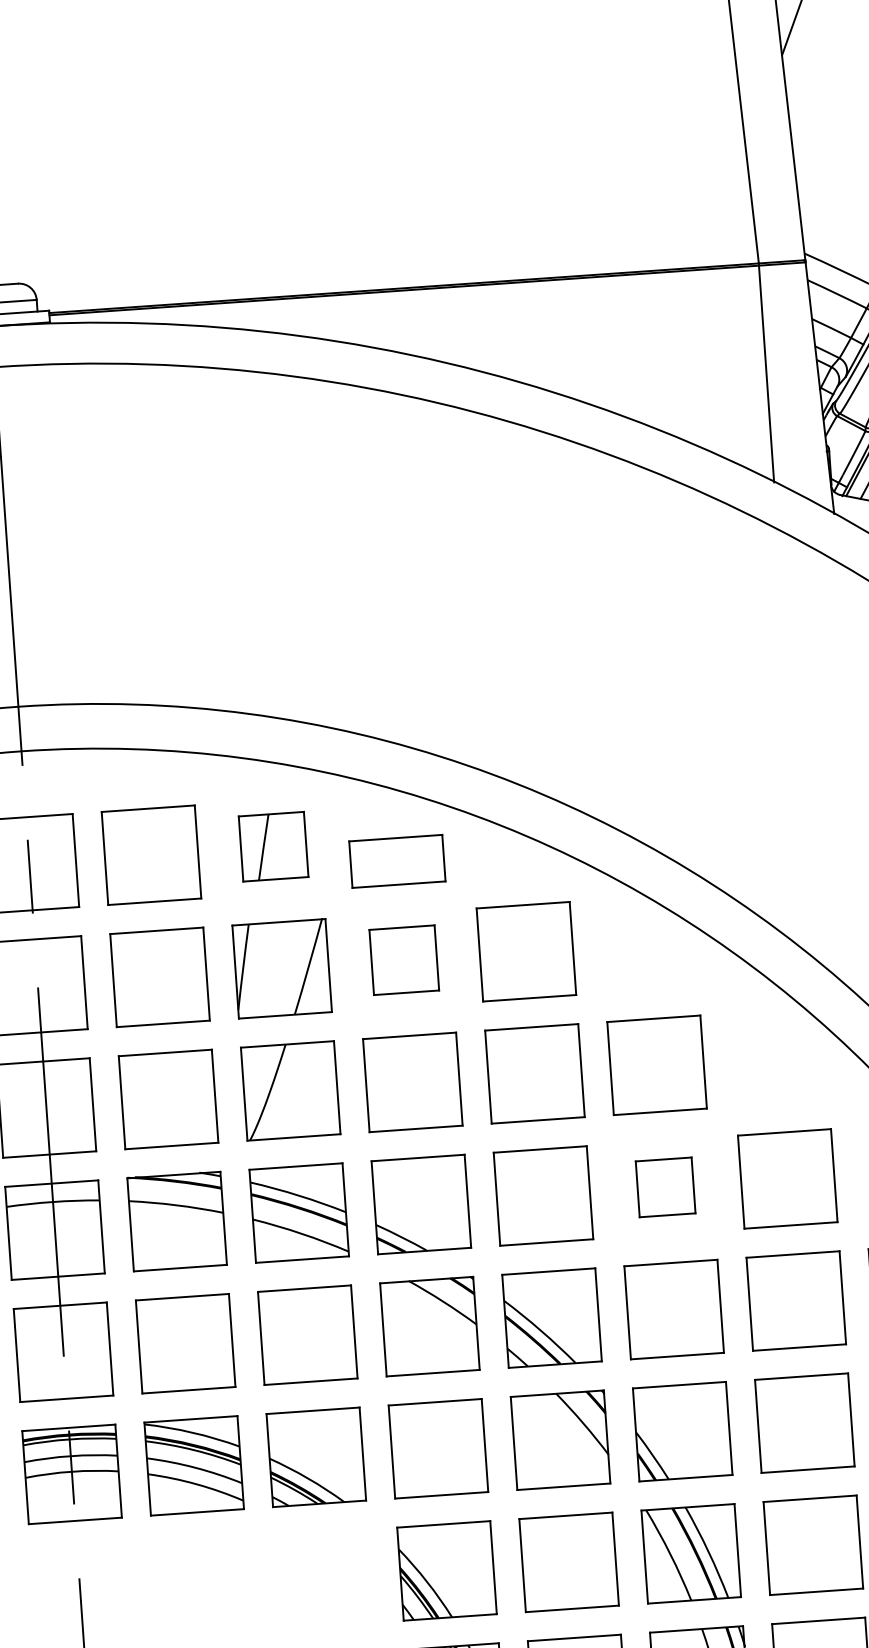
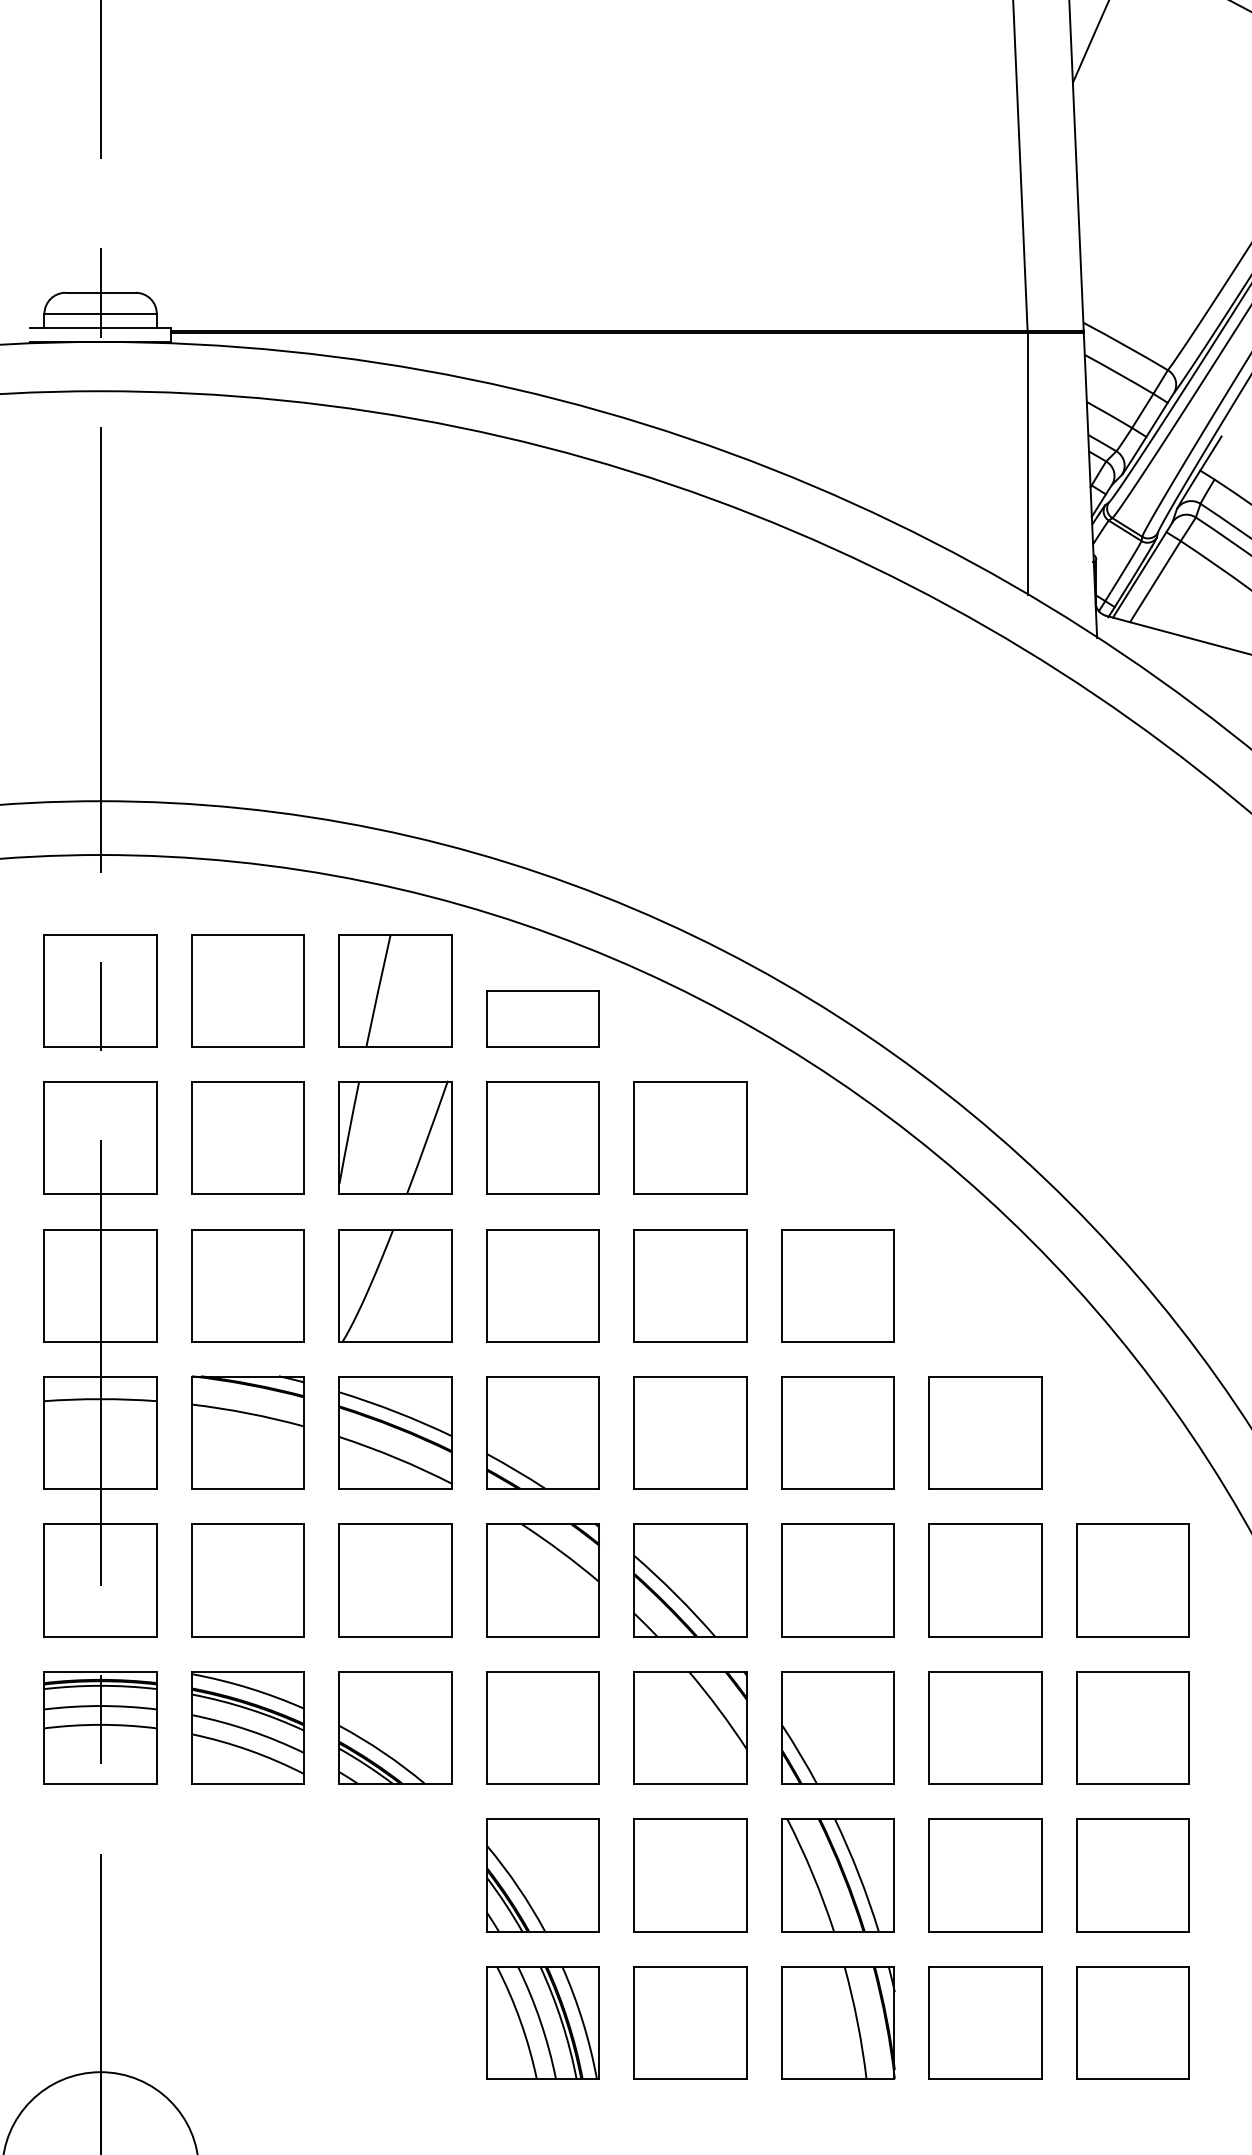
part: (273, 846) -> (395, 990), size x1.43
part: (403, 959) -> (542, 1137), size x1.43
part: (665, 1186) -> (837, 1432), size x1.67

